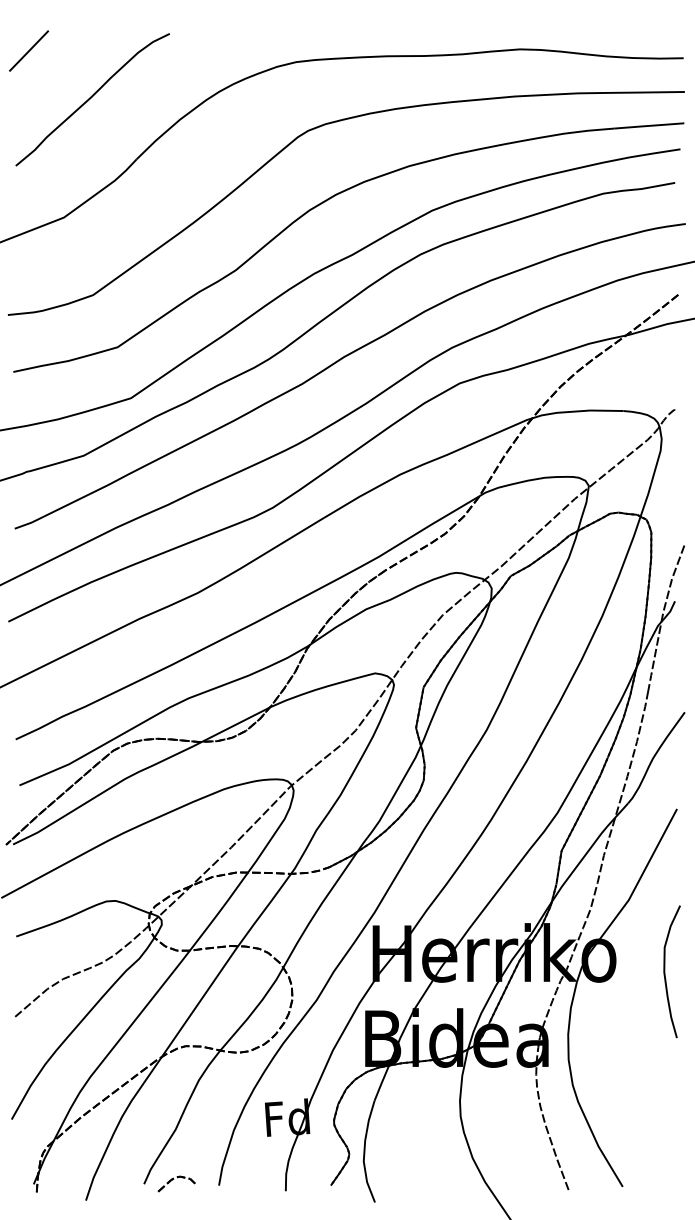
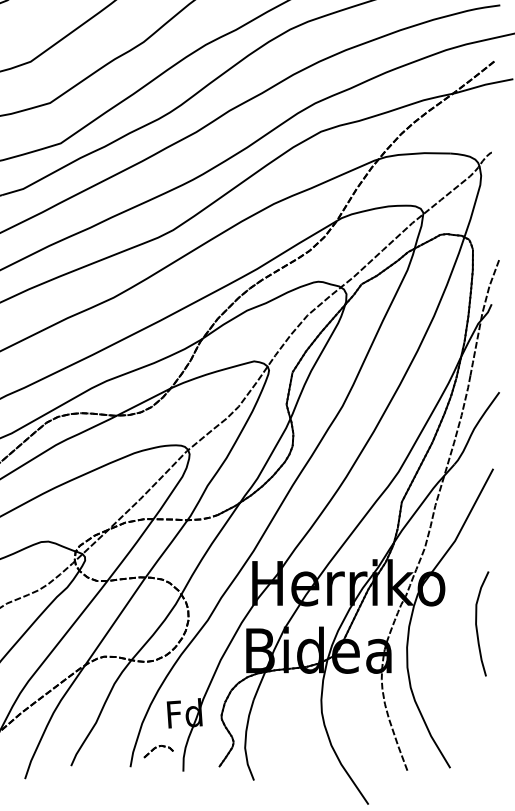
curve: (665, 971) -> (477, 623), moved
part: (176, 1183) -> (158, 751), moved

